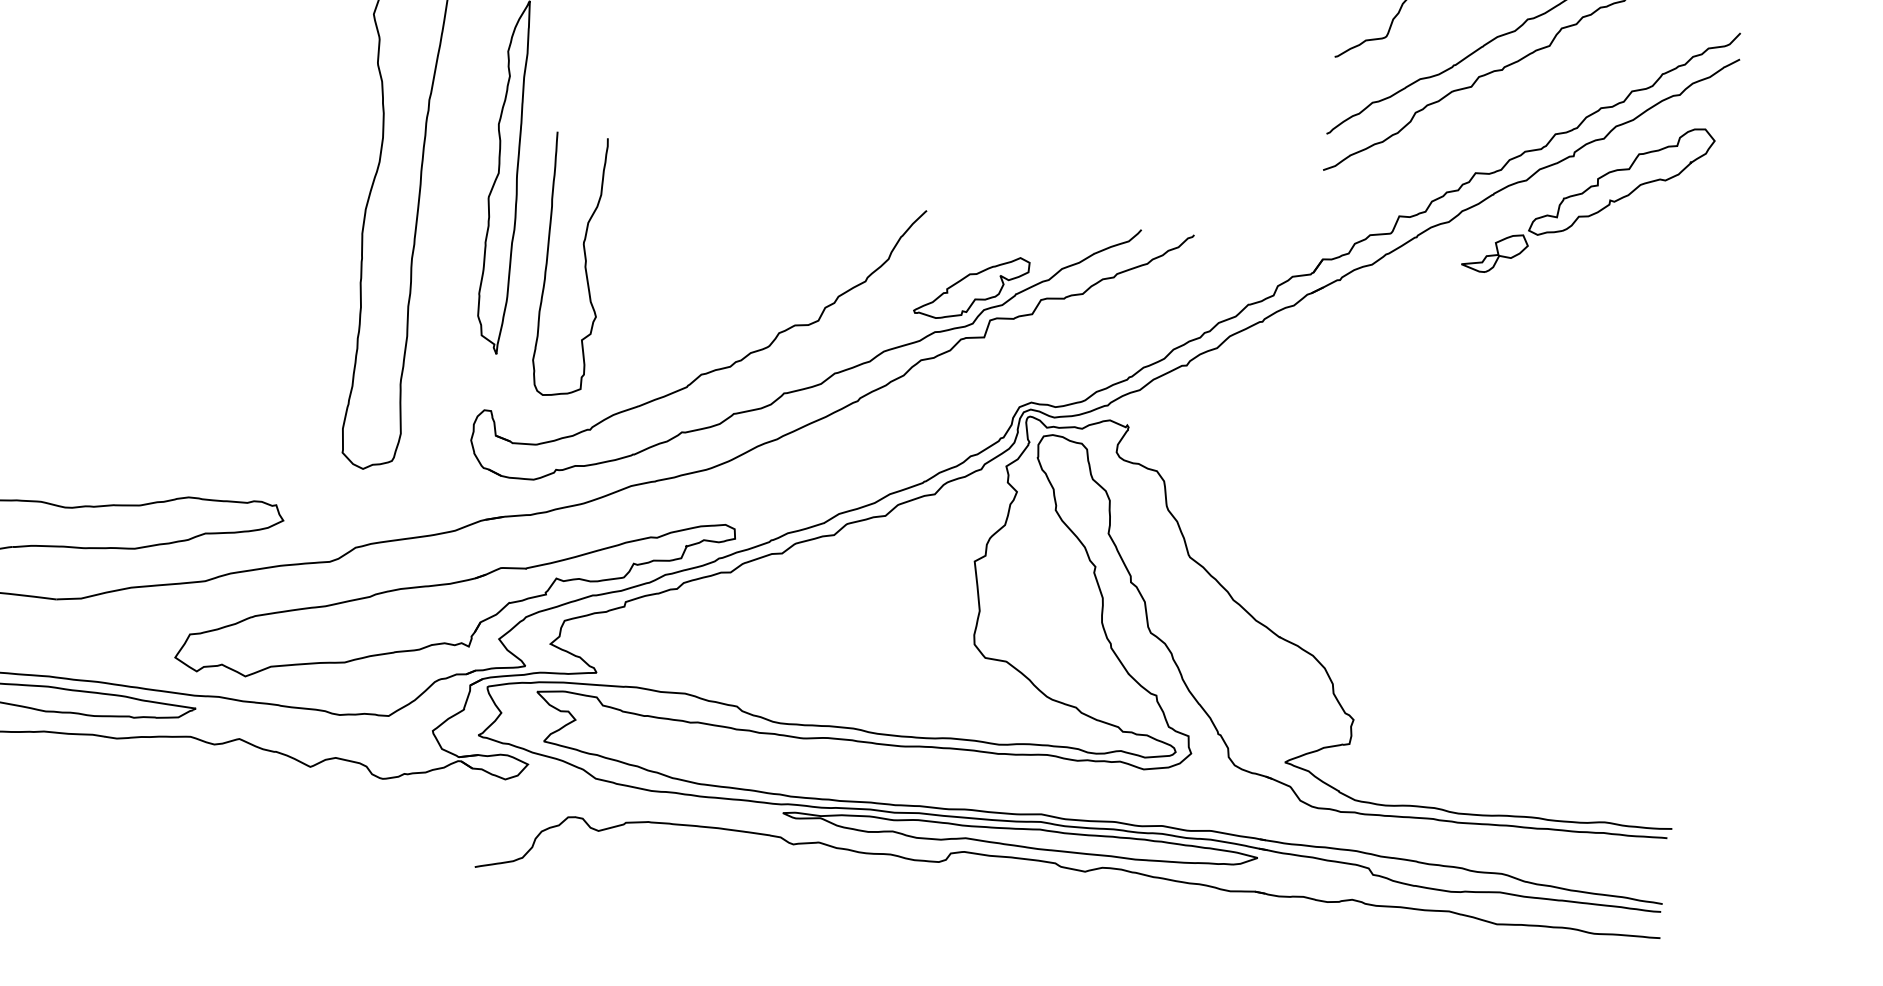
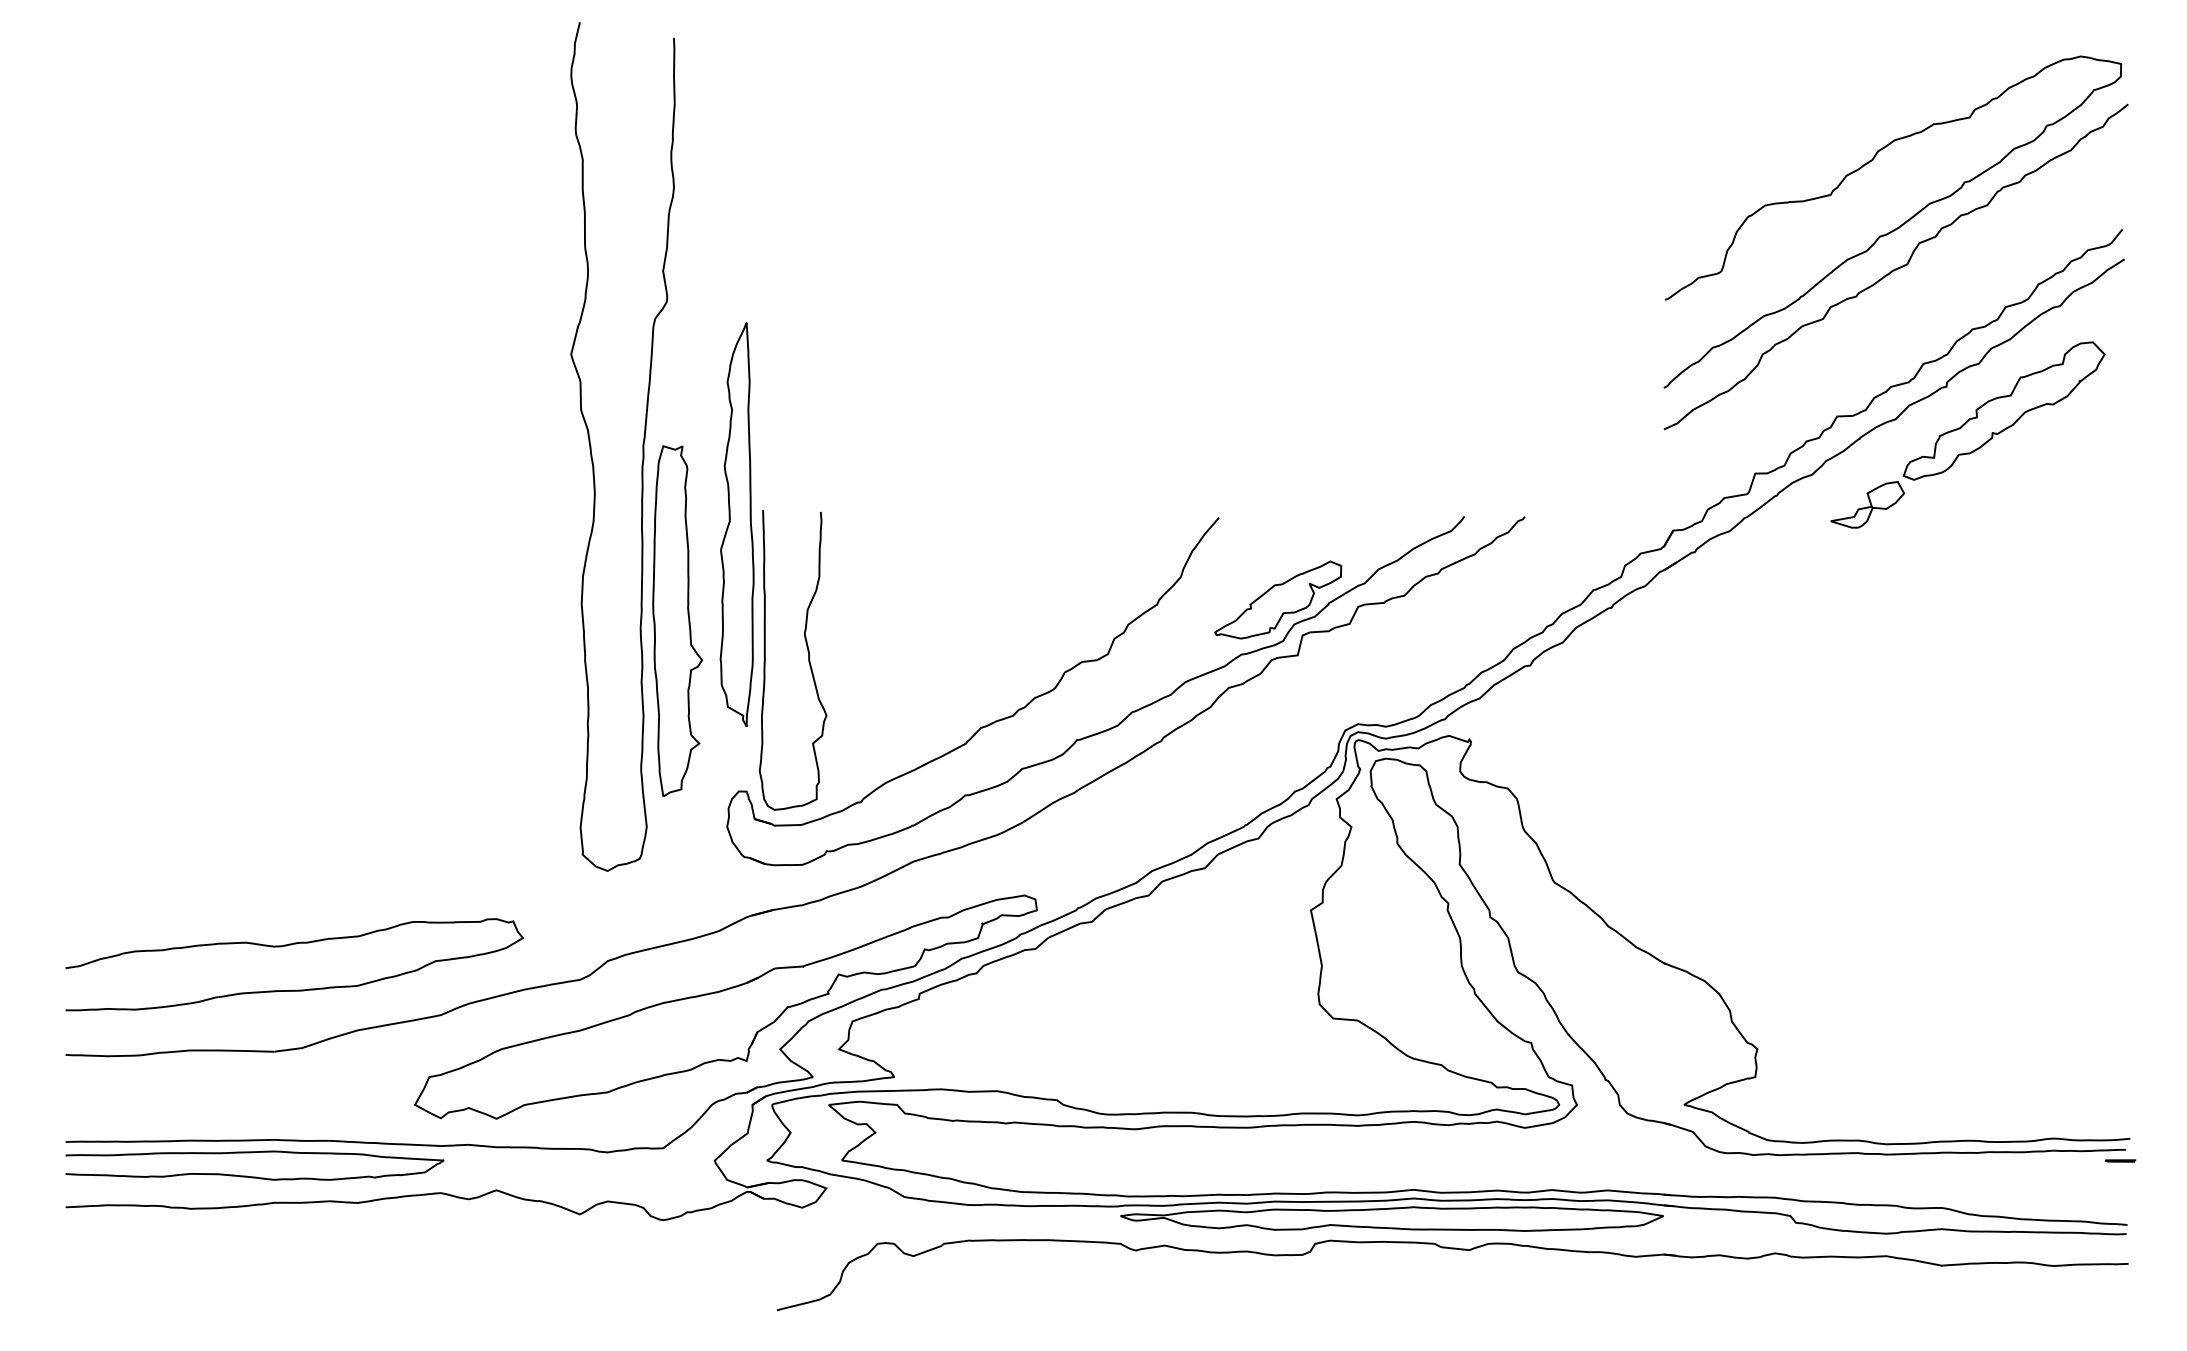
part: (444, 255) -> (677, 620), added
curve: (584, 266) -> (808, 659), moved
line: (1661, 847) -> (2120, 1160), added

